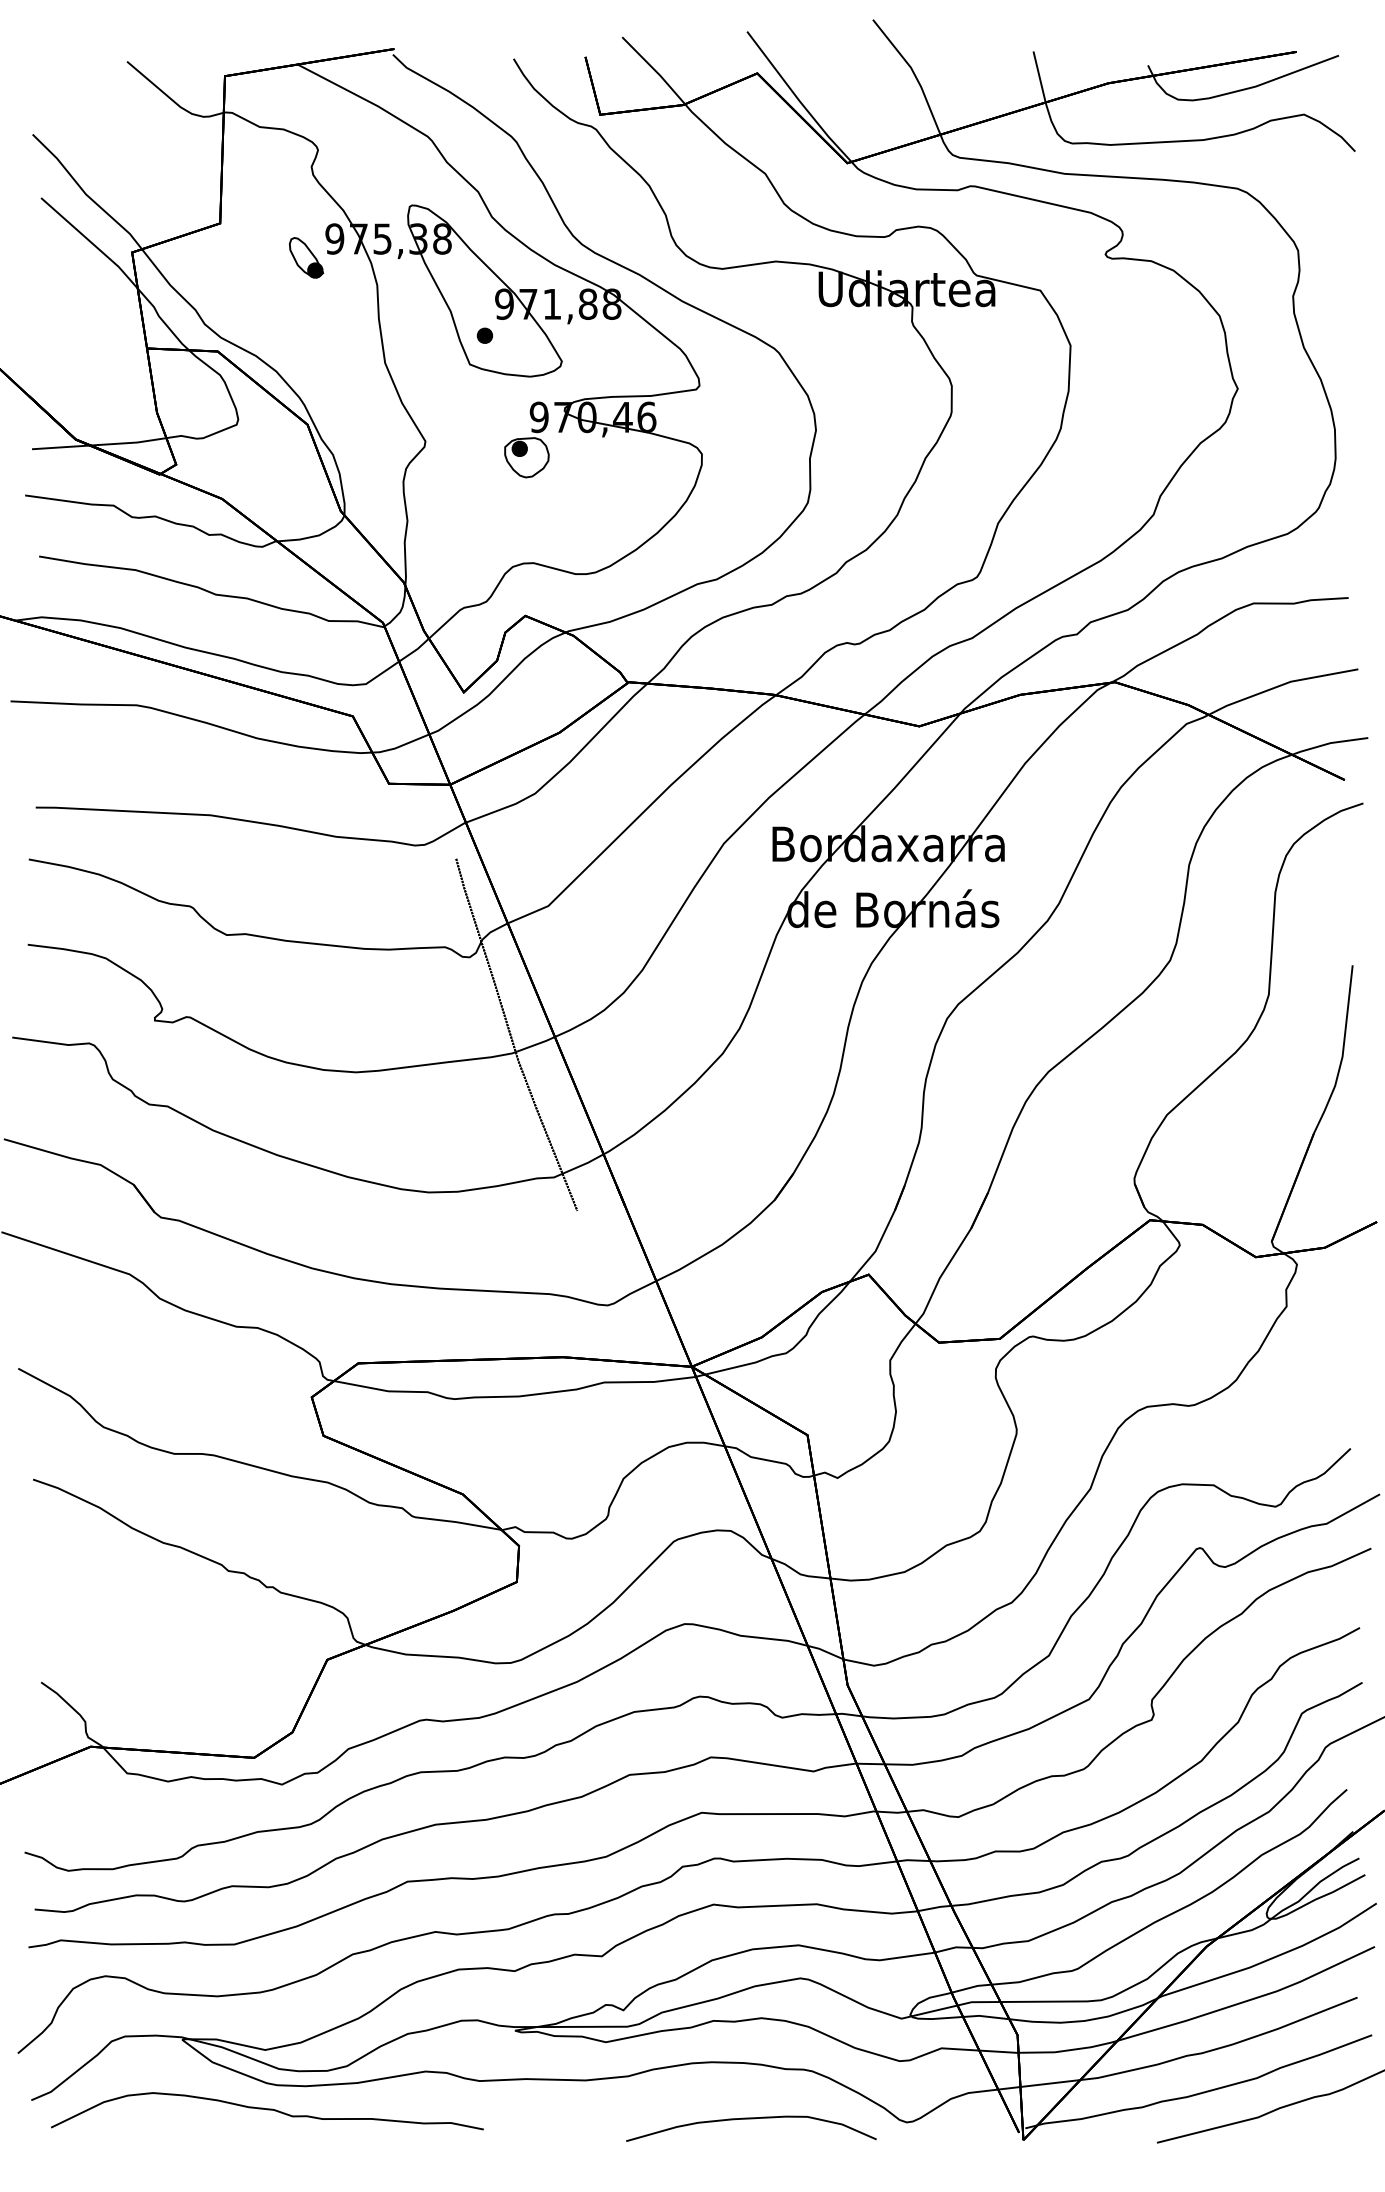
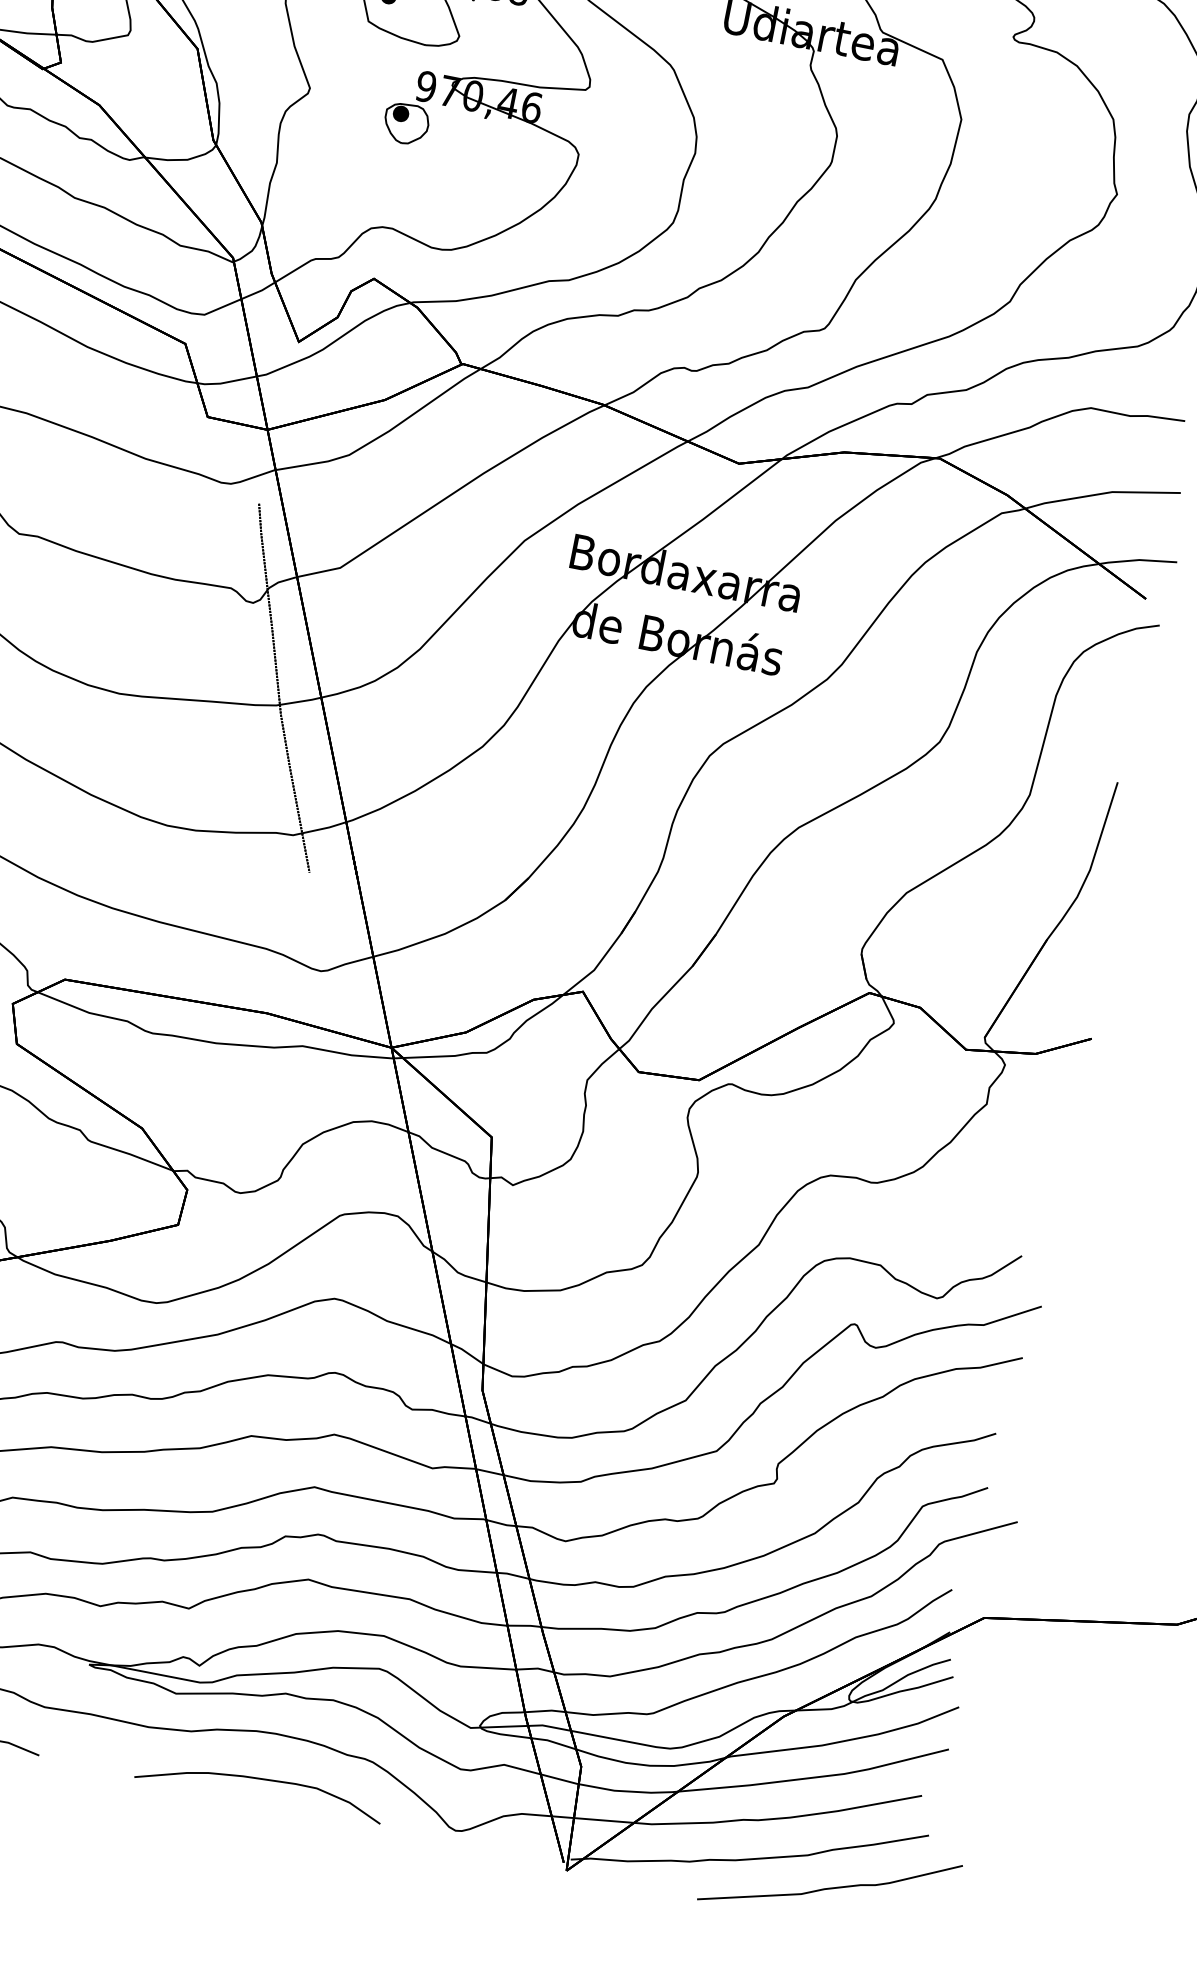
curve: (751, 2119) -> (261, 1780), moved

